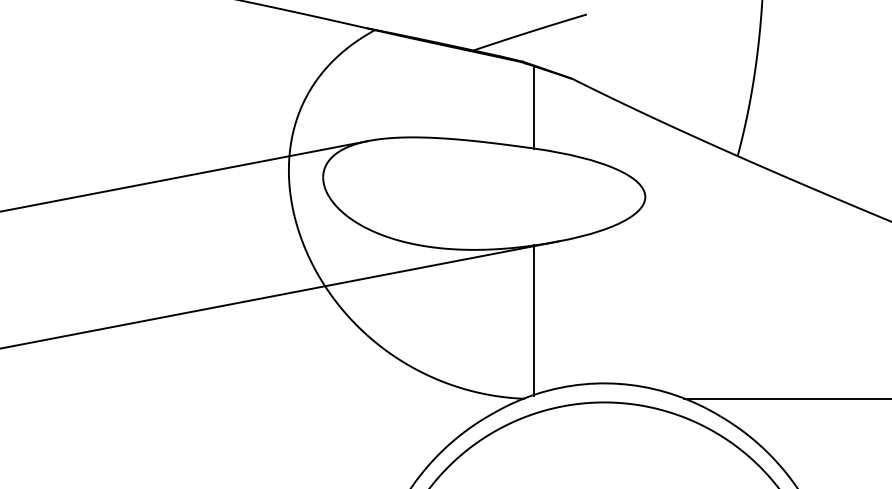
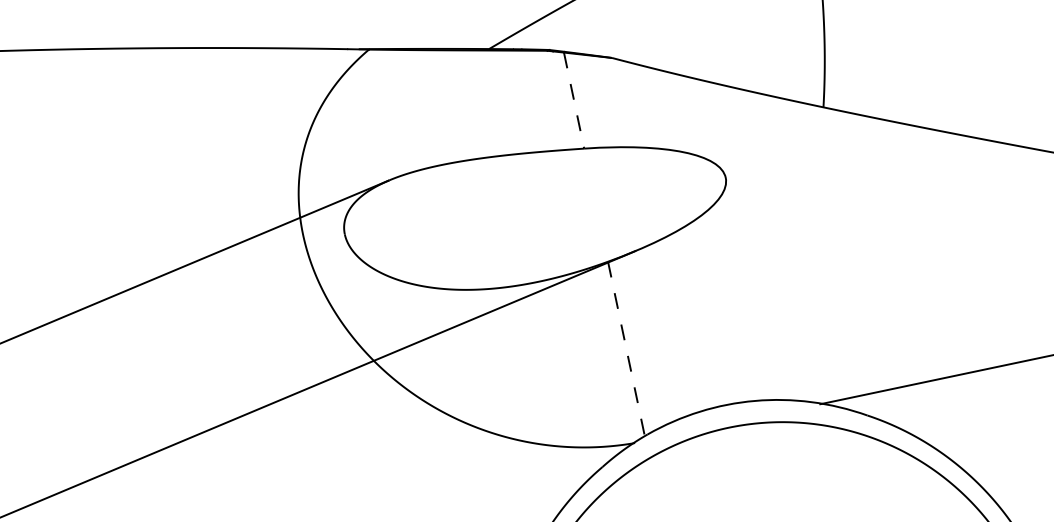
line: (534, 107) -> (574, 100), solid -> dashed
line: (534, 321) -> (626, 350), solid -> dashed

